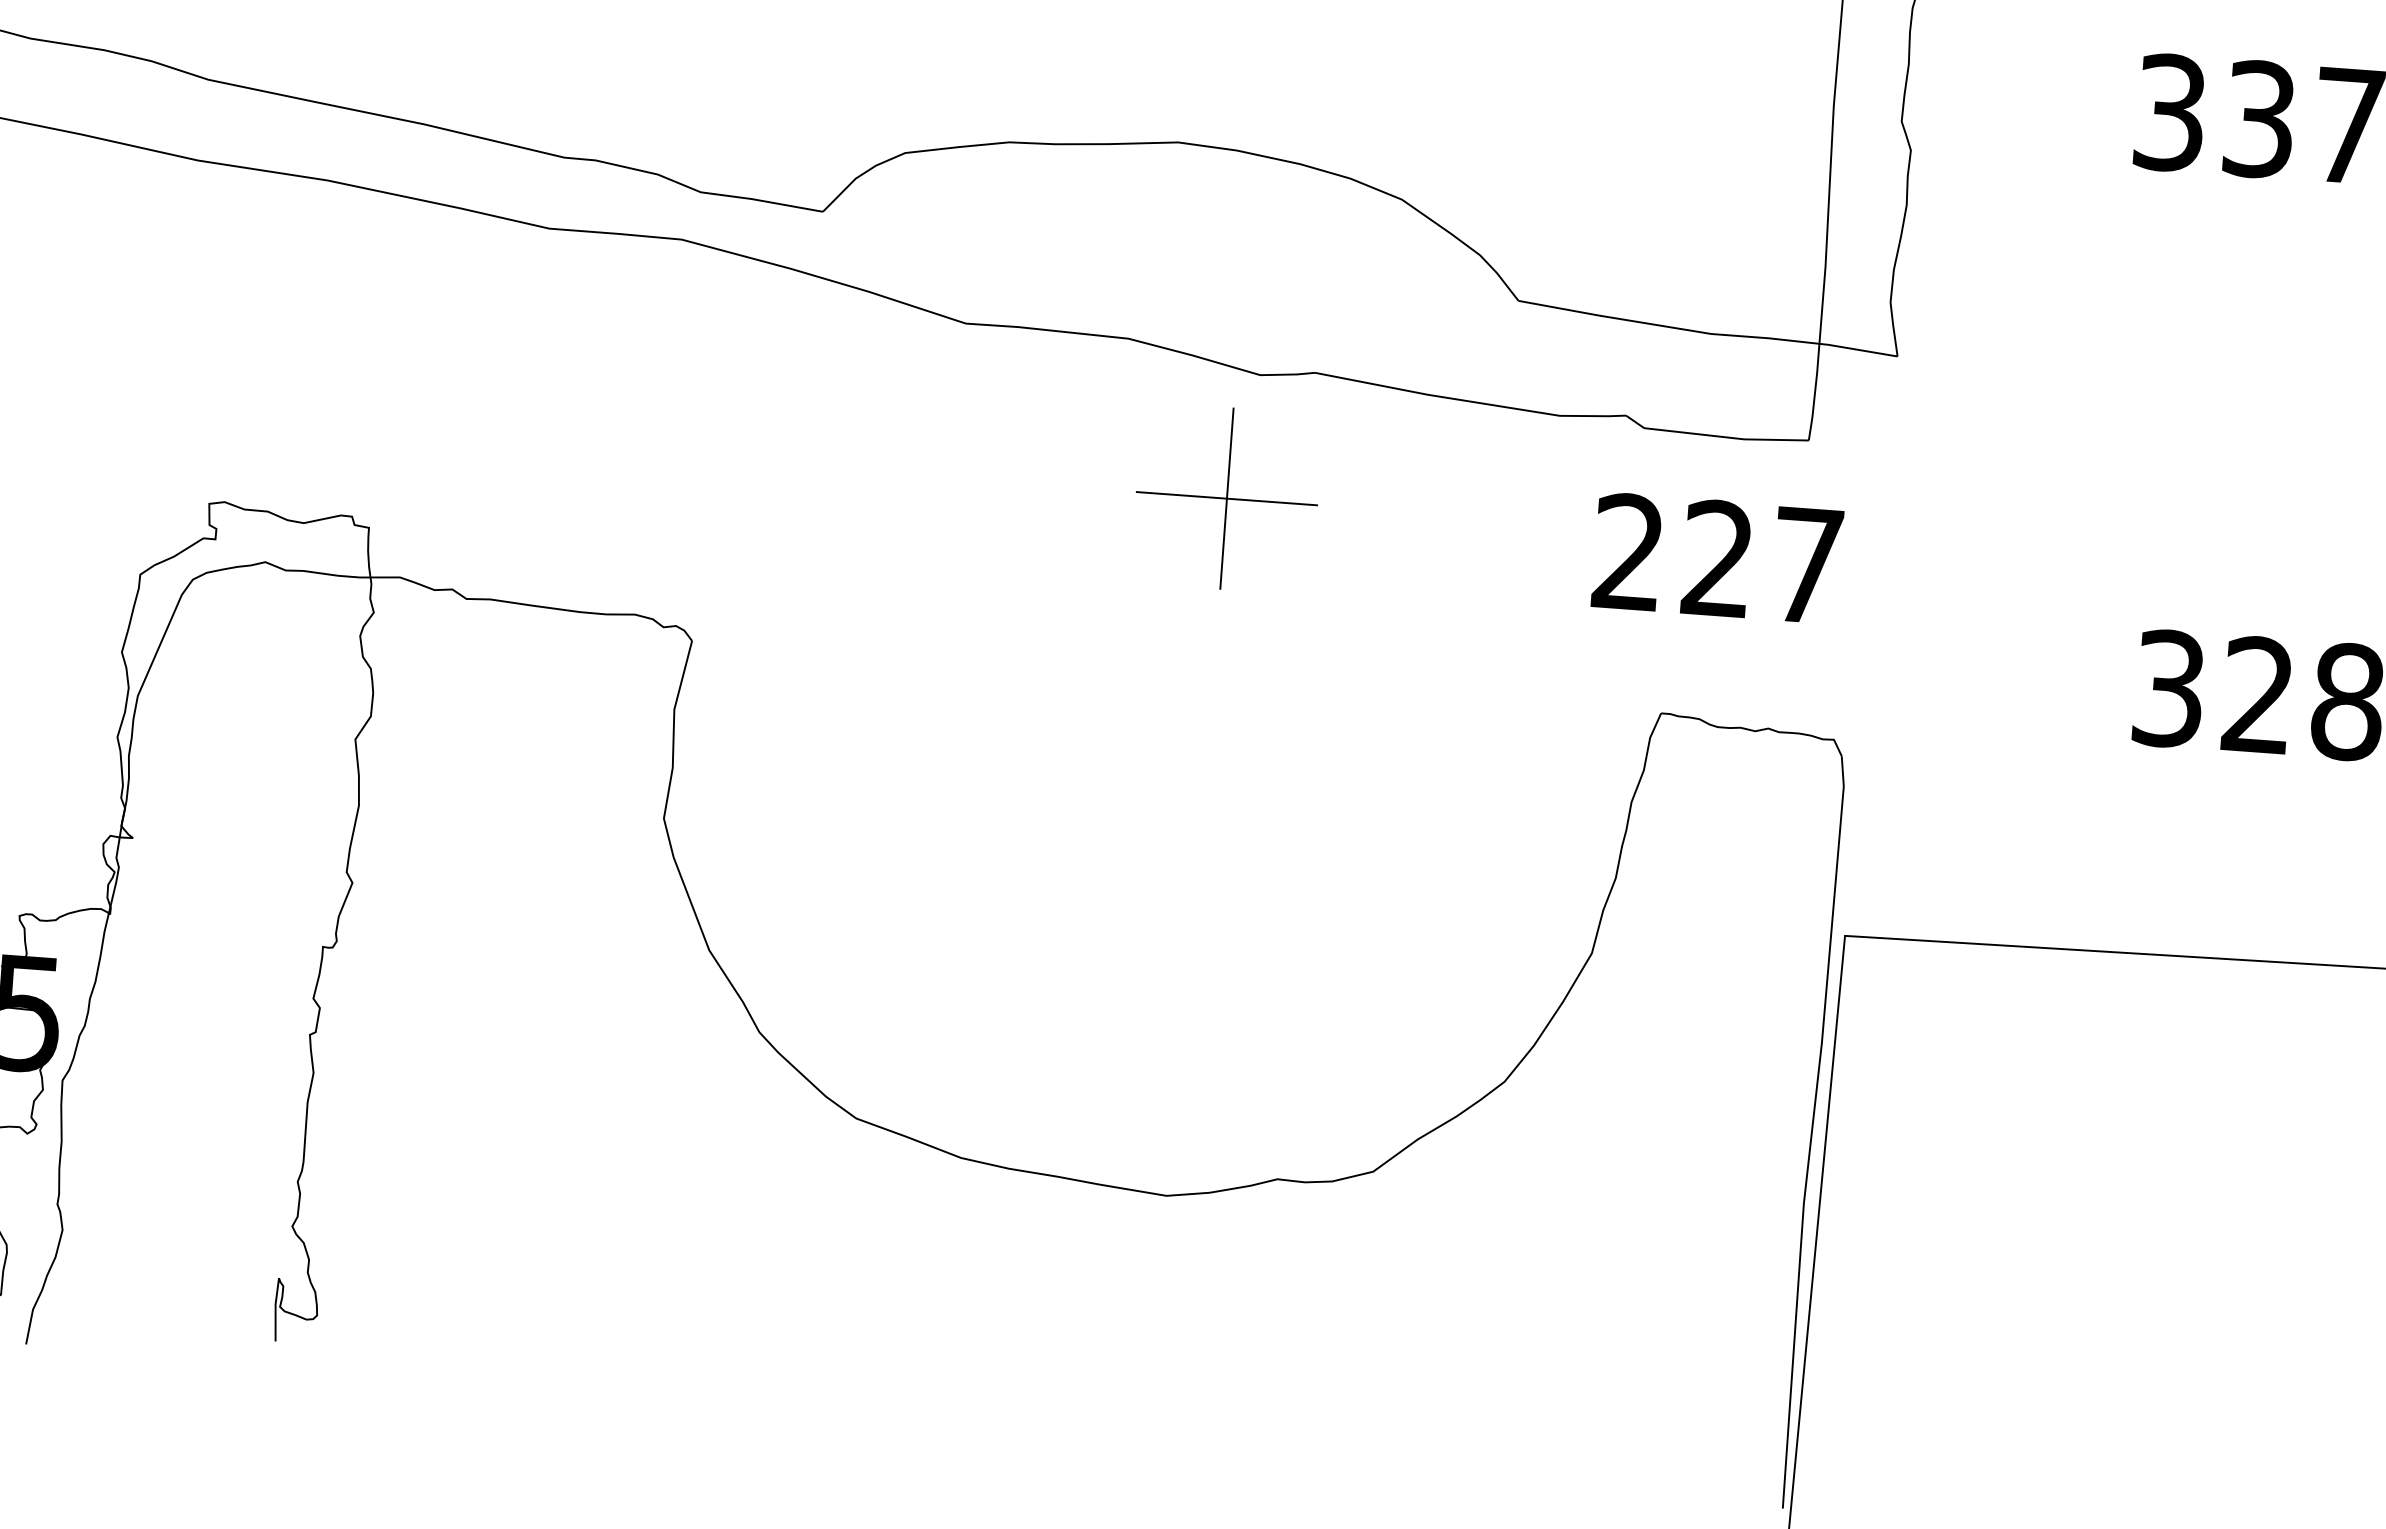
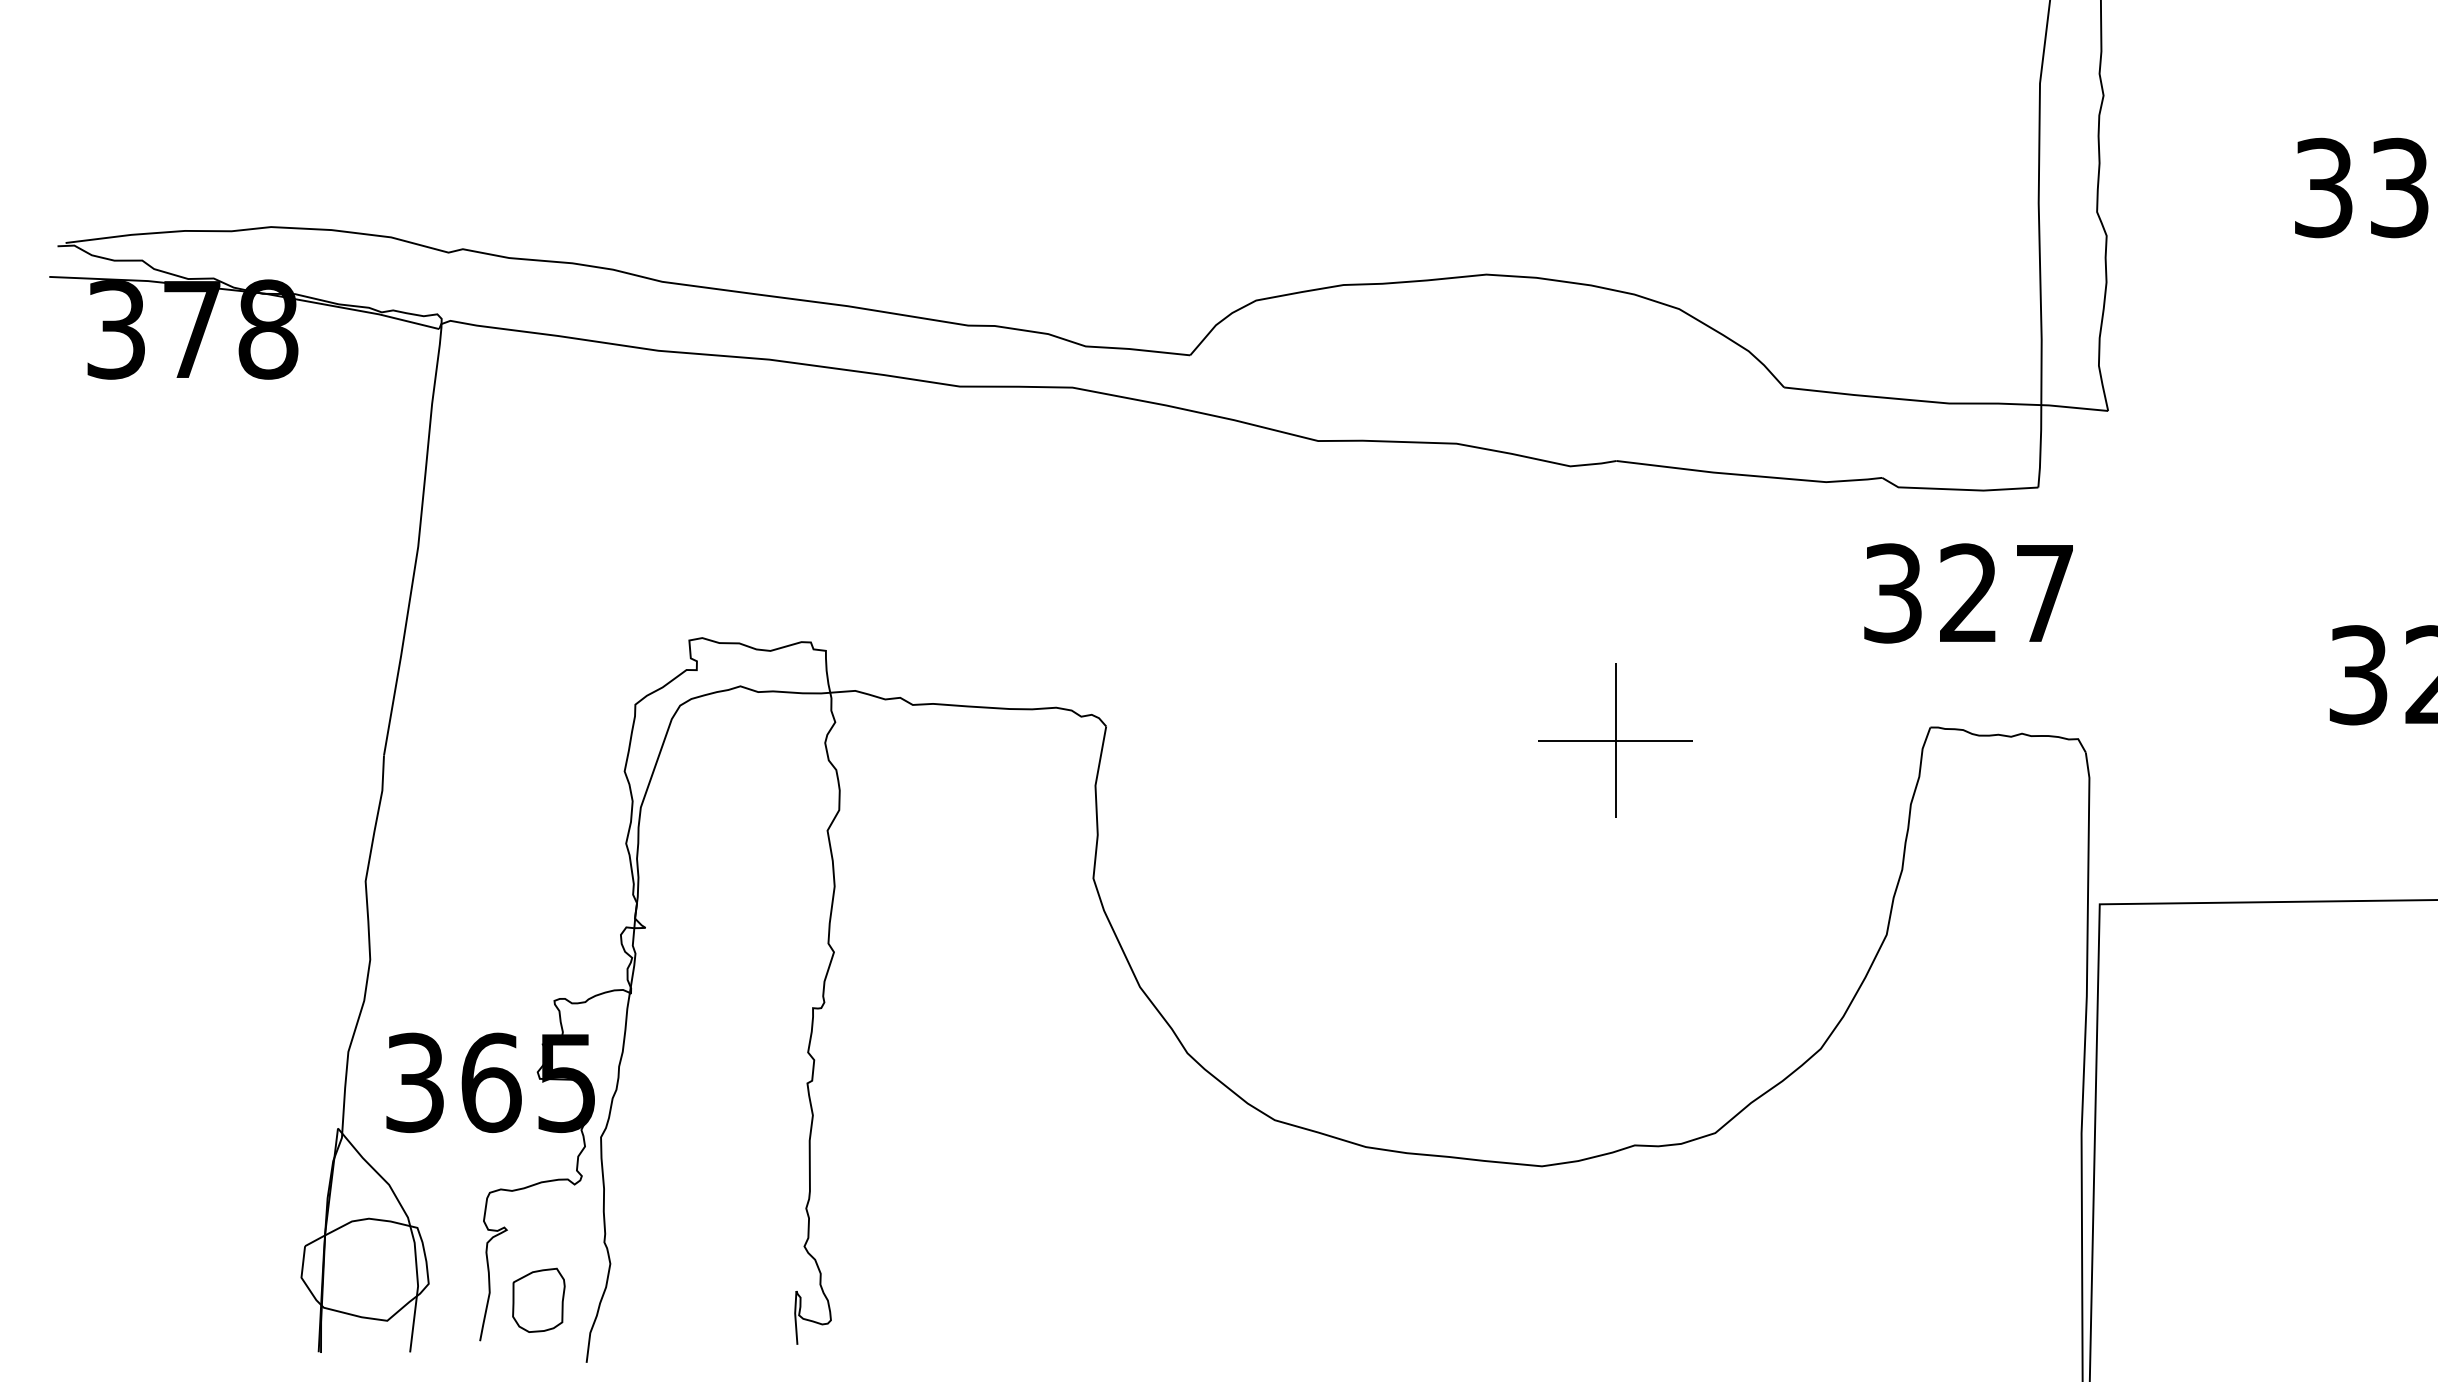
part: (1226, 498) -> (1615, 740), moved
text: (1628, 552) -> (1892, 593), 227 -> 327

